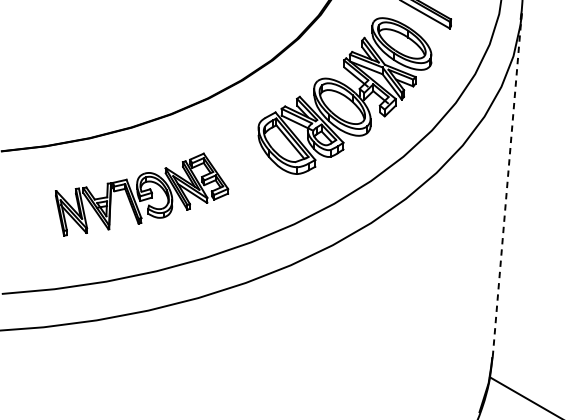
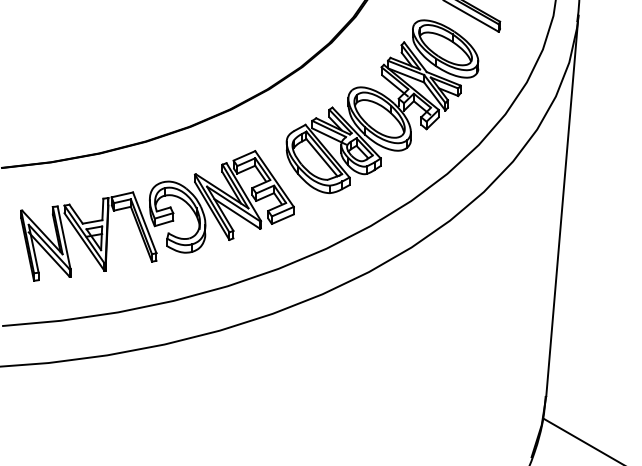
line: (507, 185) -> (562, 205), dashed -> solid
part: (142, 194) -> (157, 215), size x1.43

